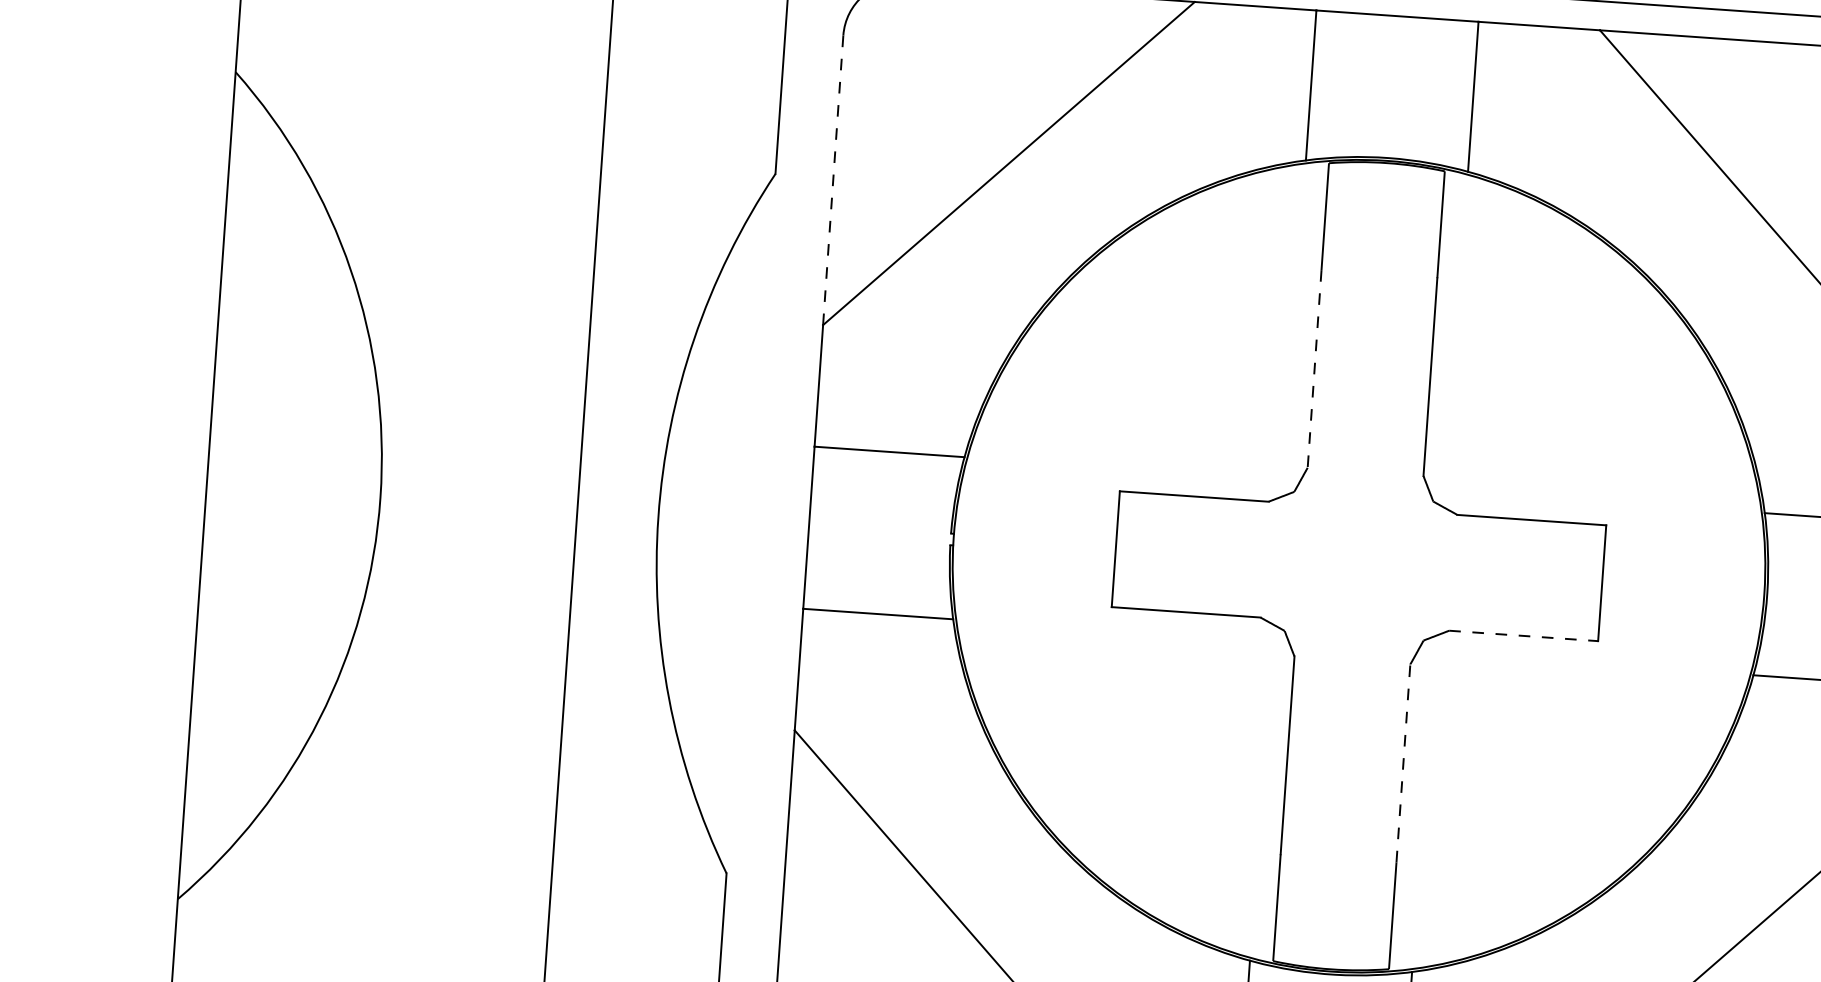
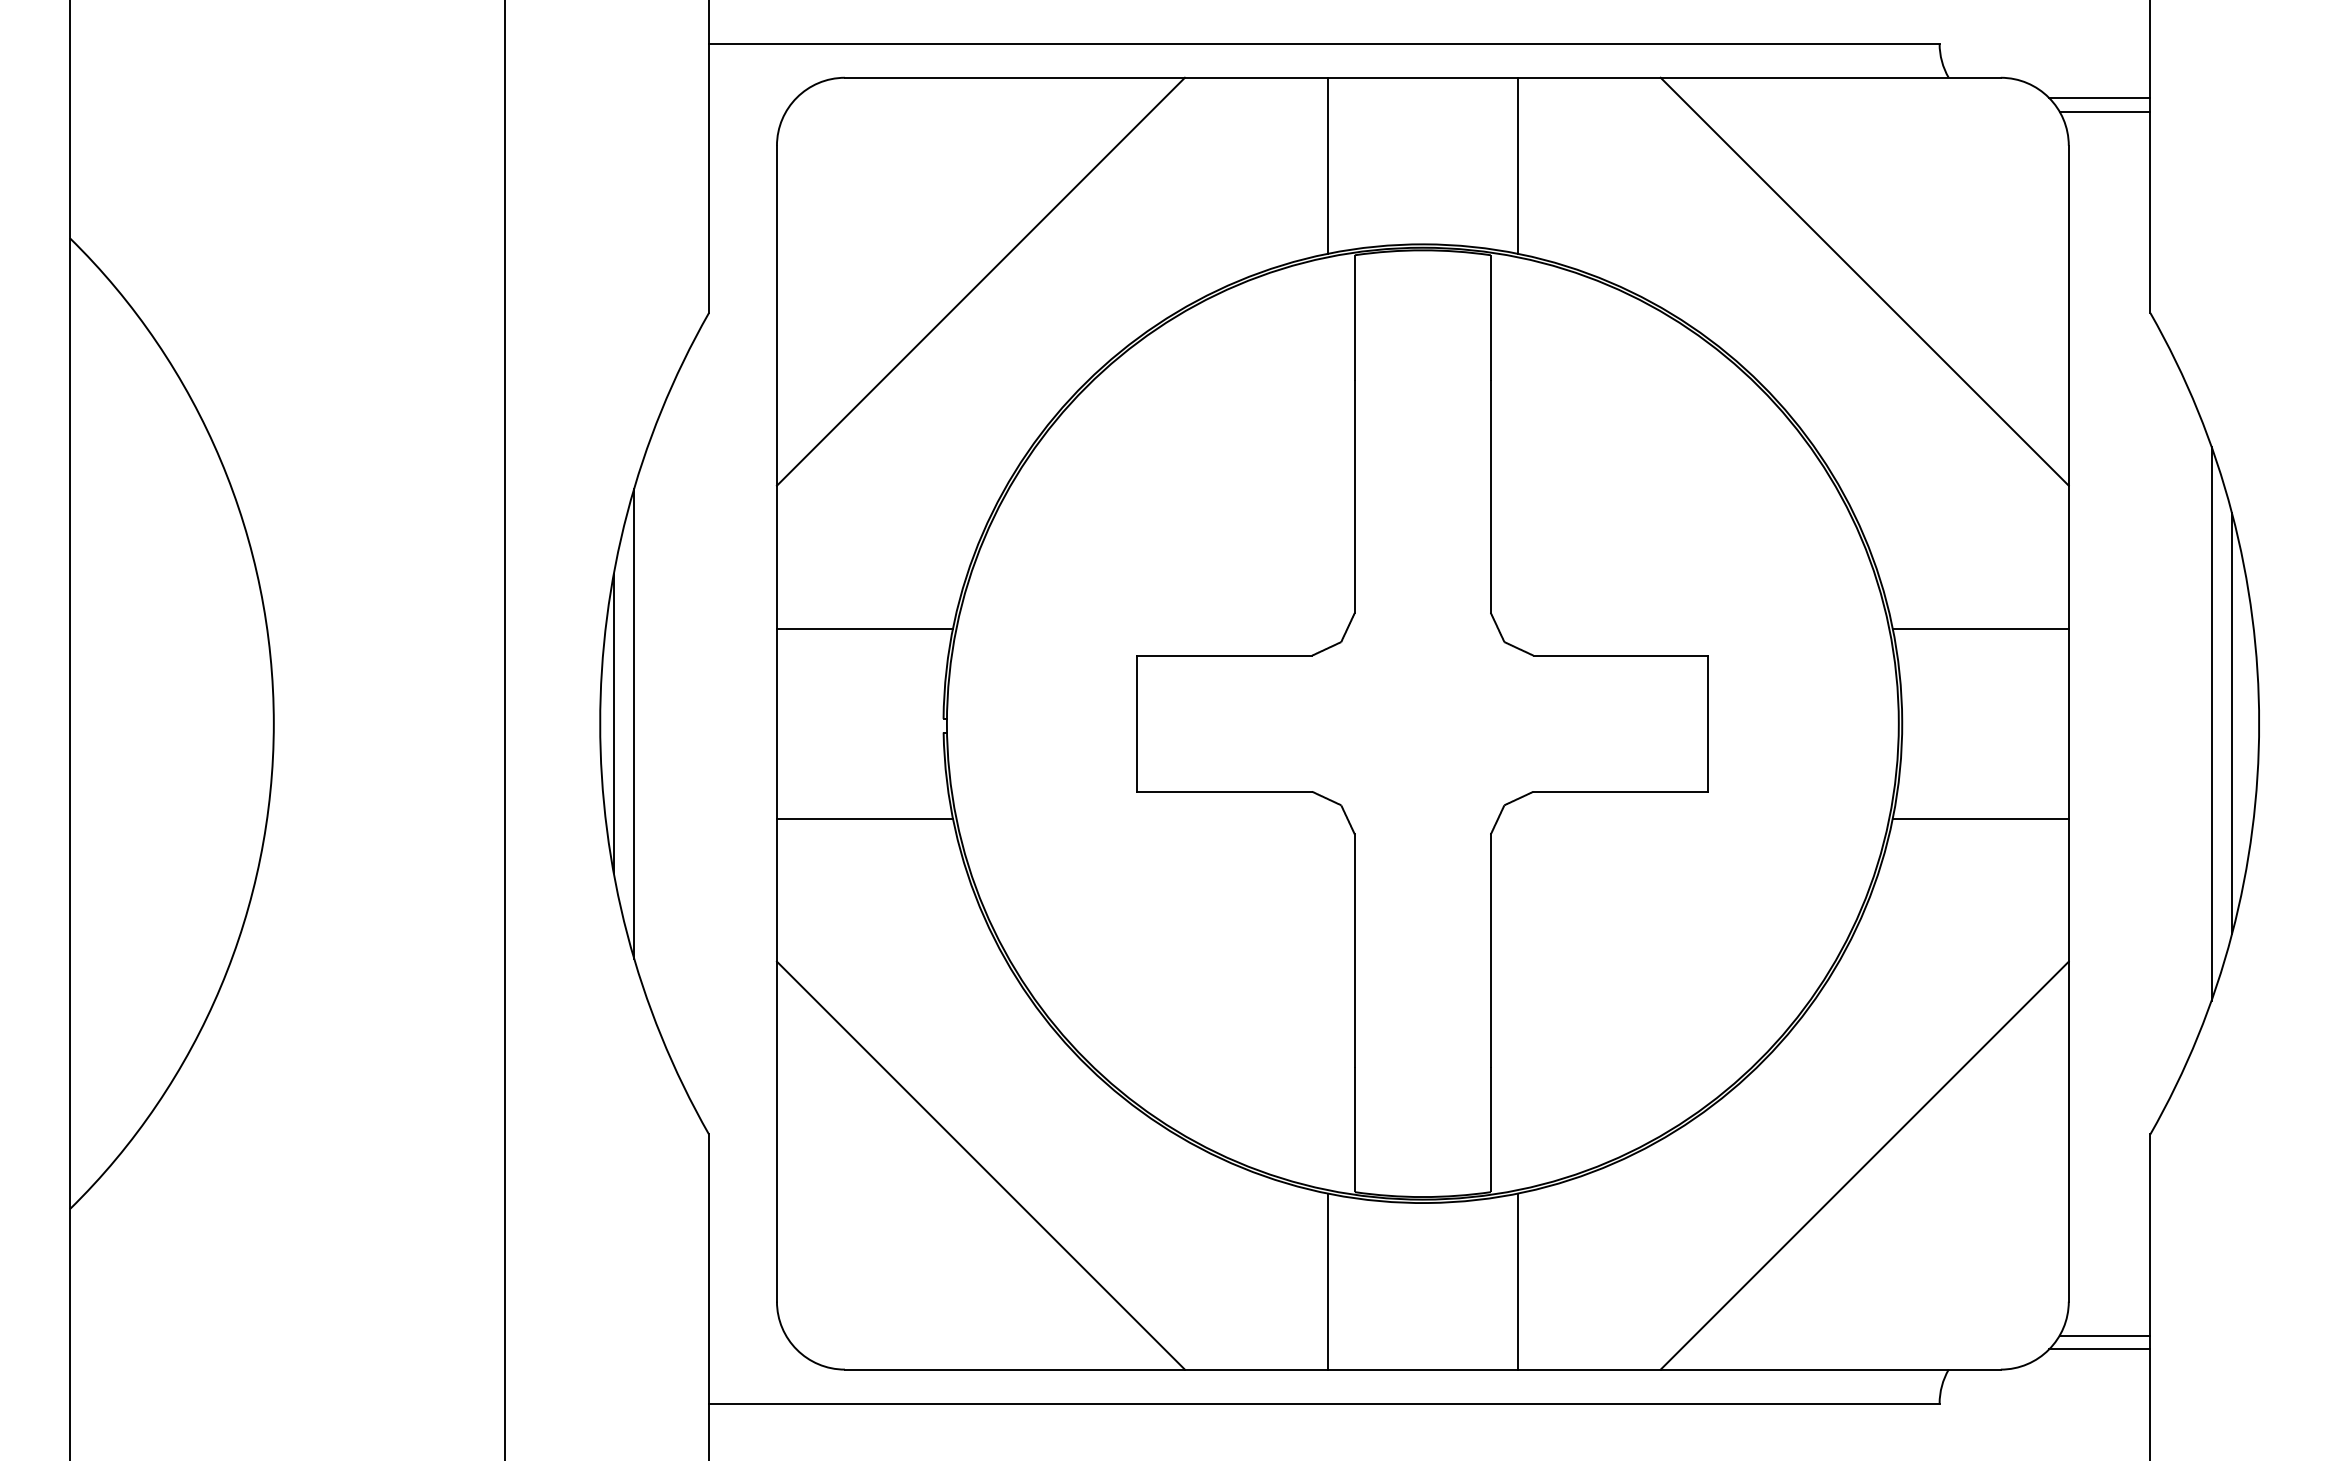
line: (832, 180) -> (776, 315), dashed -> solid
line: (1314, 369) -> (1354, 497), dashed -> solid
line: (669, 517) -> (613, 723), added
line: (687, 519) -> (634, 723), added
line: (1524, 635) -> (1621, 791), dashed -> solid
line: (1403, 763) -> (1490, 950), dashed -> solid

